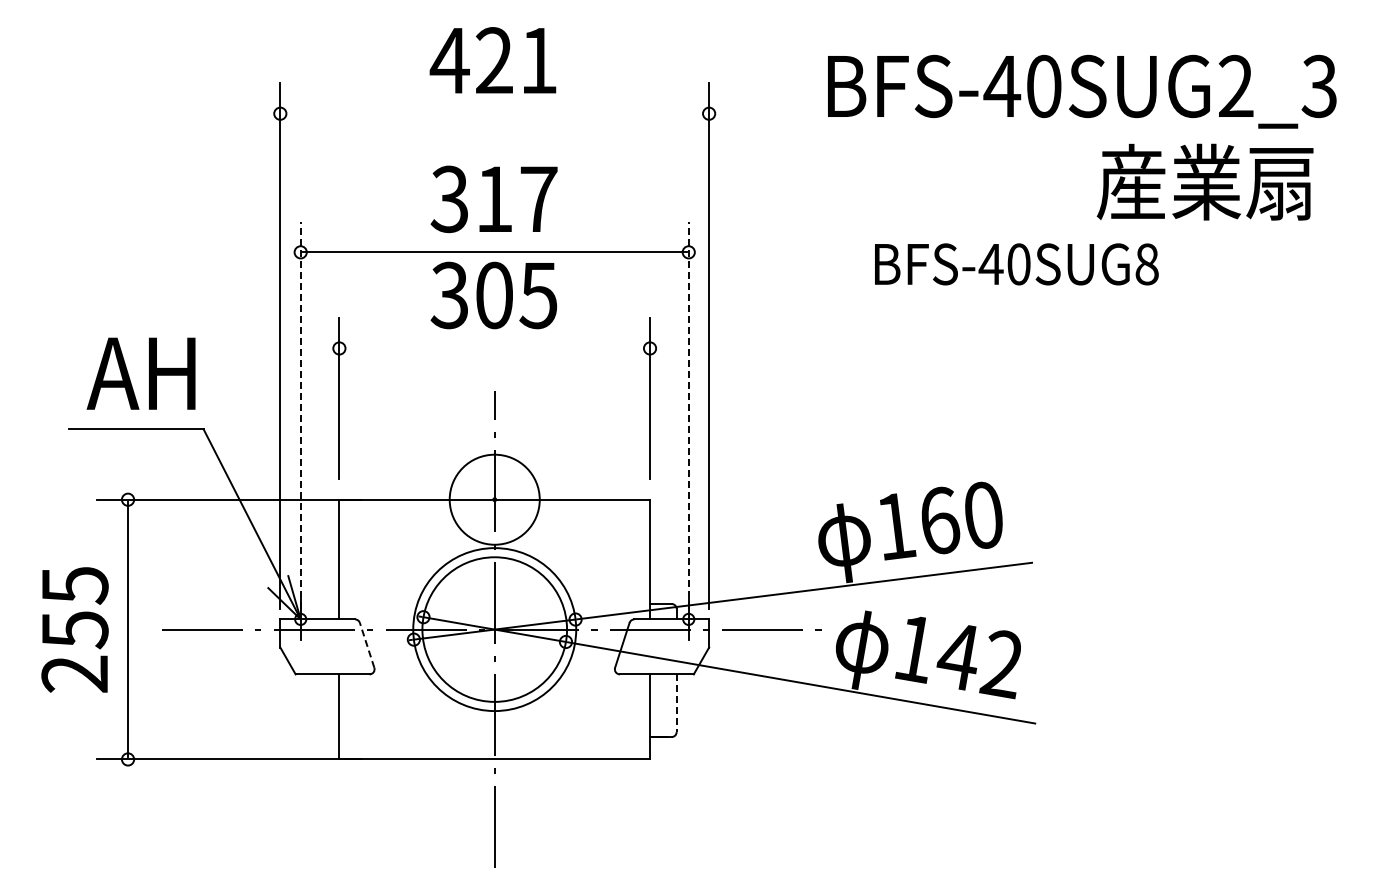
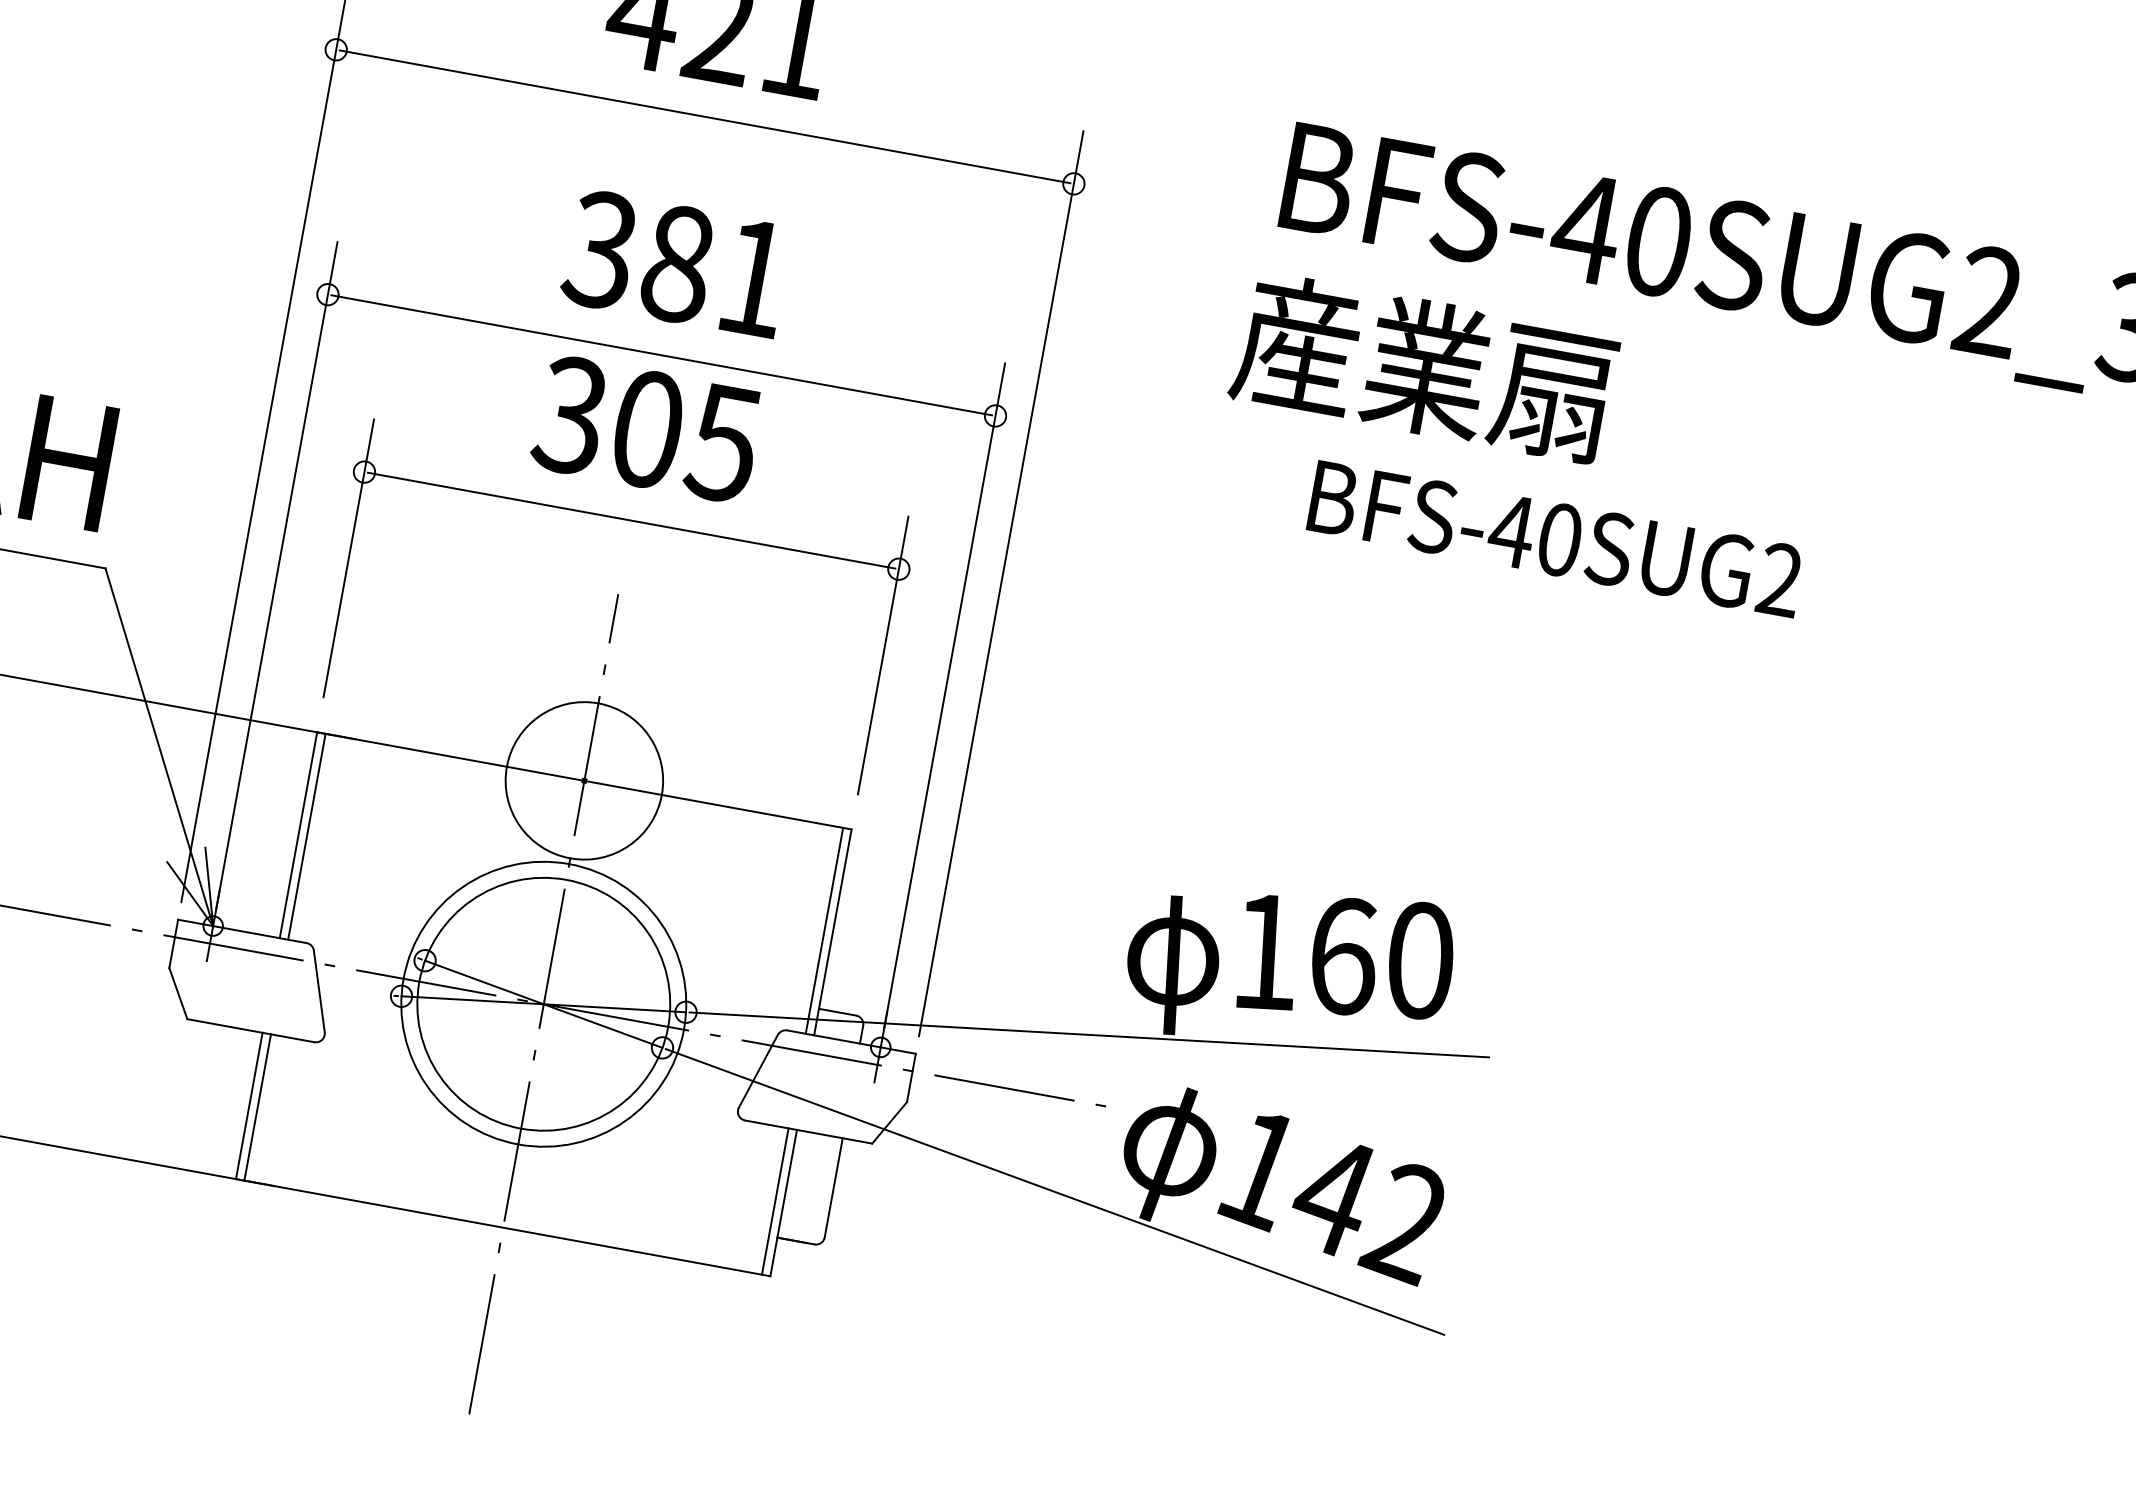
line: (494, 113) -> (704, 116), added
text: (1204, 181) -> (1423, 366), moved
text: (516, 199) -> (715, 271), 317 -> 381
text: (1146, 264) -> (1779, 579), BFS-40SUG8 -> BFS-40SUG2
line: (494, 348) -> (631, 520), added
line: (300, 415) -> (276, 575), dashed -> solid
line: (688, 415) -> (944, 696), dashed -> solid
line: (344, 559) -> (307, 836), added
line: (645, 559) -> (825, 930), added
line: (367, 645) -> (319, 991), dashed -> solid
line: (676, 703) -> (833, 1188), dashed -> solid
line: (344, 716) -> (258, 1106), added
line: (645, 716) -> (775, 1200), added

